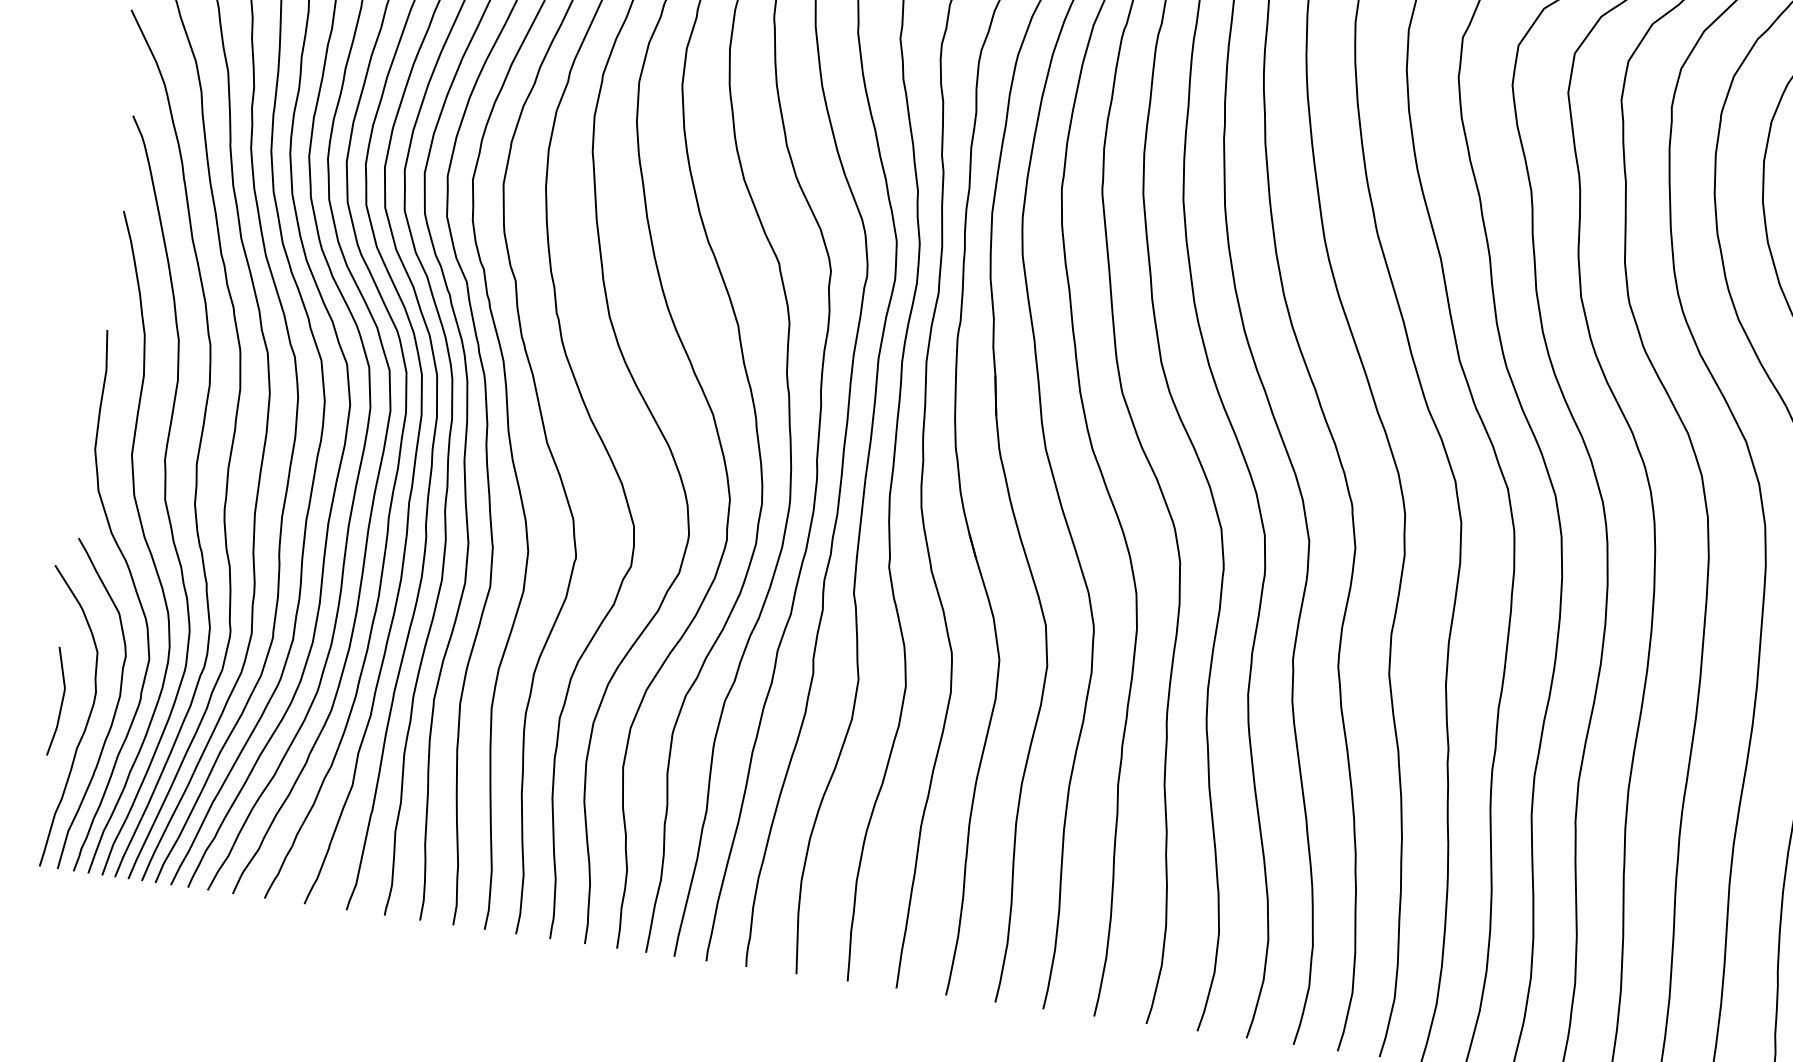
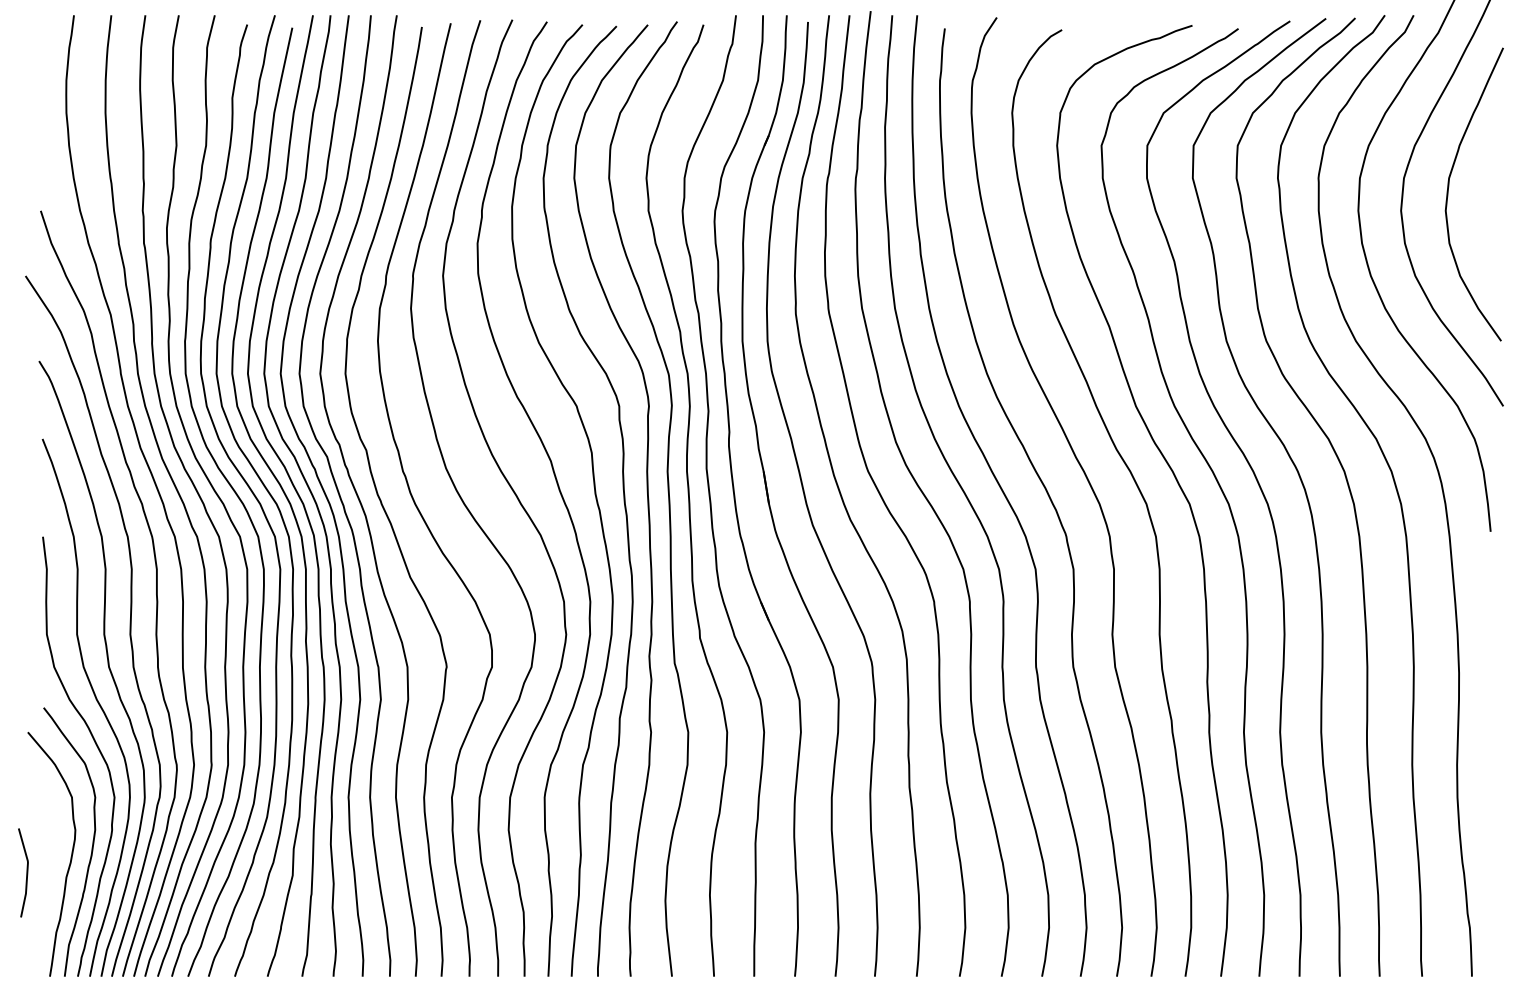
line: (61, 701) -> (26, 872), moved

